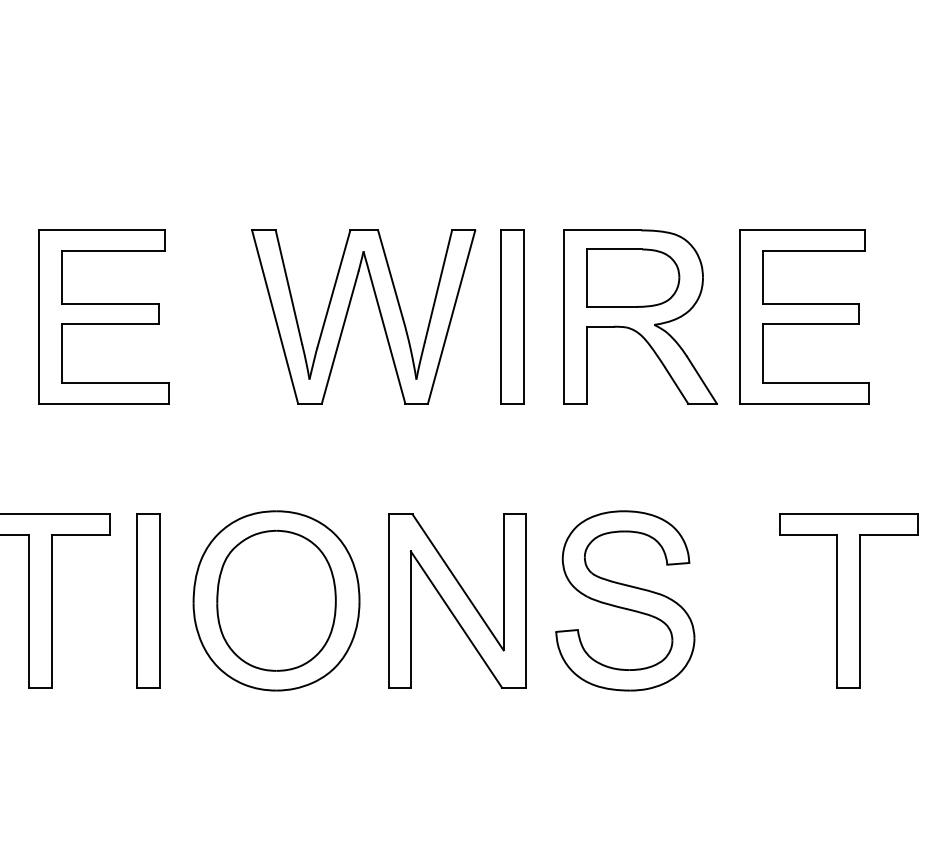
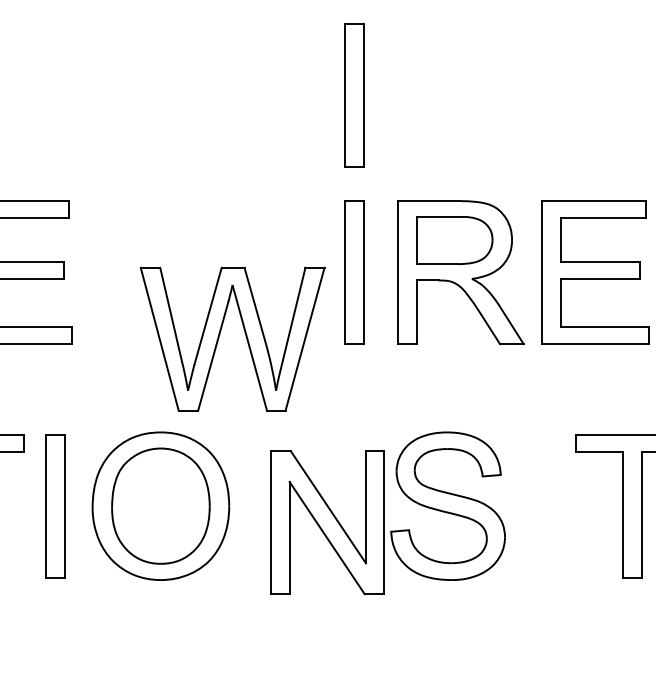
part: (512, 101) -> (355, 95), added
part: (348, 312) -> (220, 335), moved
part: (457, 600) -> (328, 522), moved

